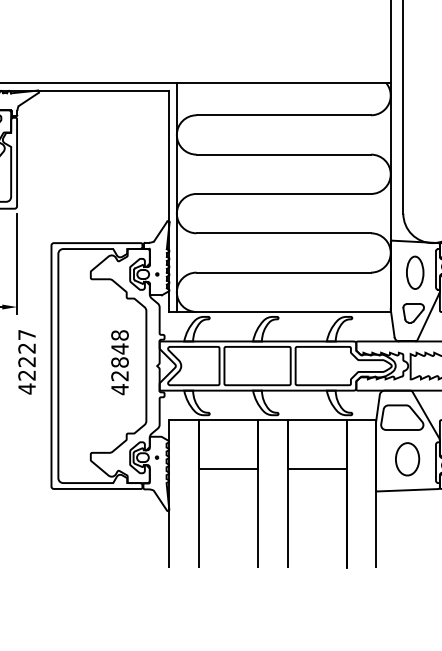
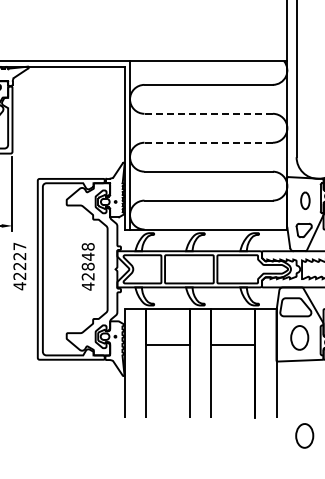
line: (283, 154) -> (208, 113), solid -> dashed
line: (284, 193) -> (209, 142), solid -> dashed
part: (415, 272) -> (305, 200), size x0.7
part: (414, 591) -> (304, 435), added

